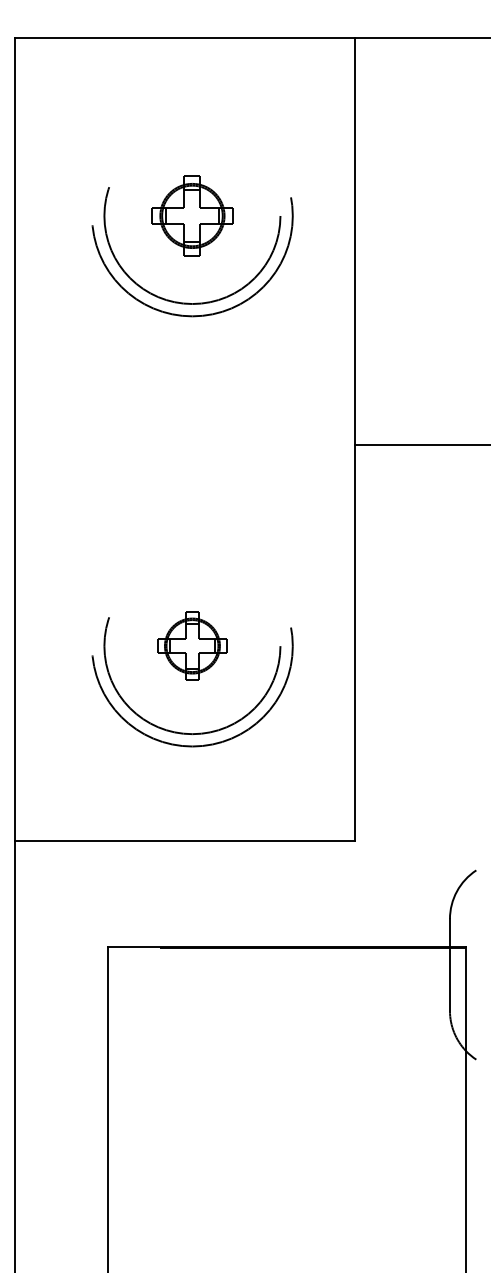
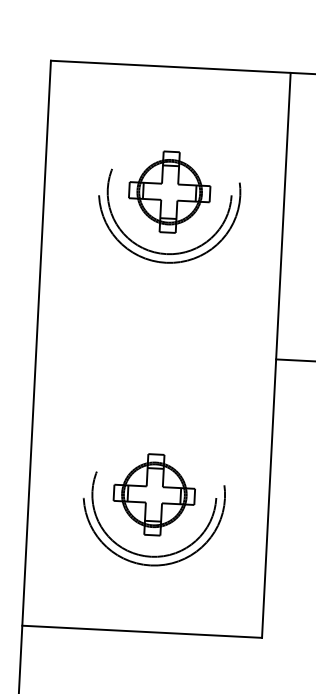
part: (192, 215) -> (169, 191), size x1.43
part: (192, 645) -> (154, 494), size x1.67

